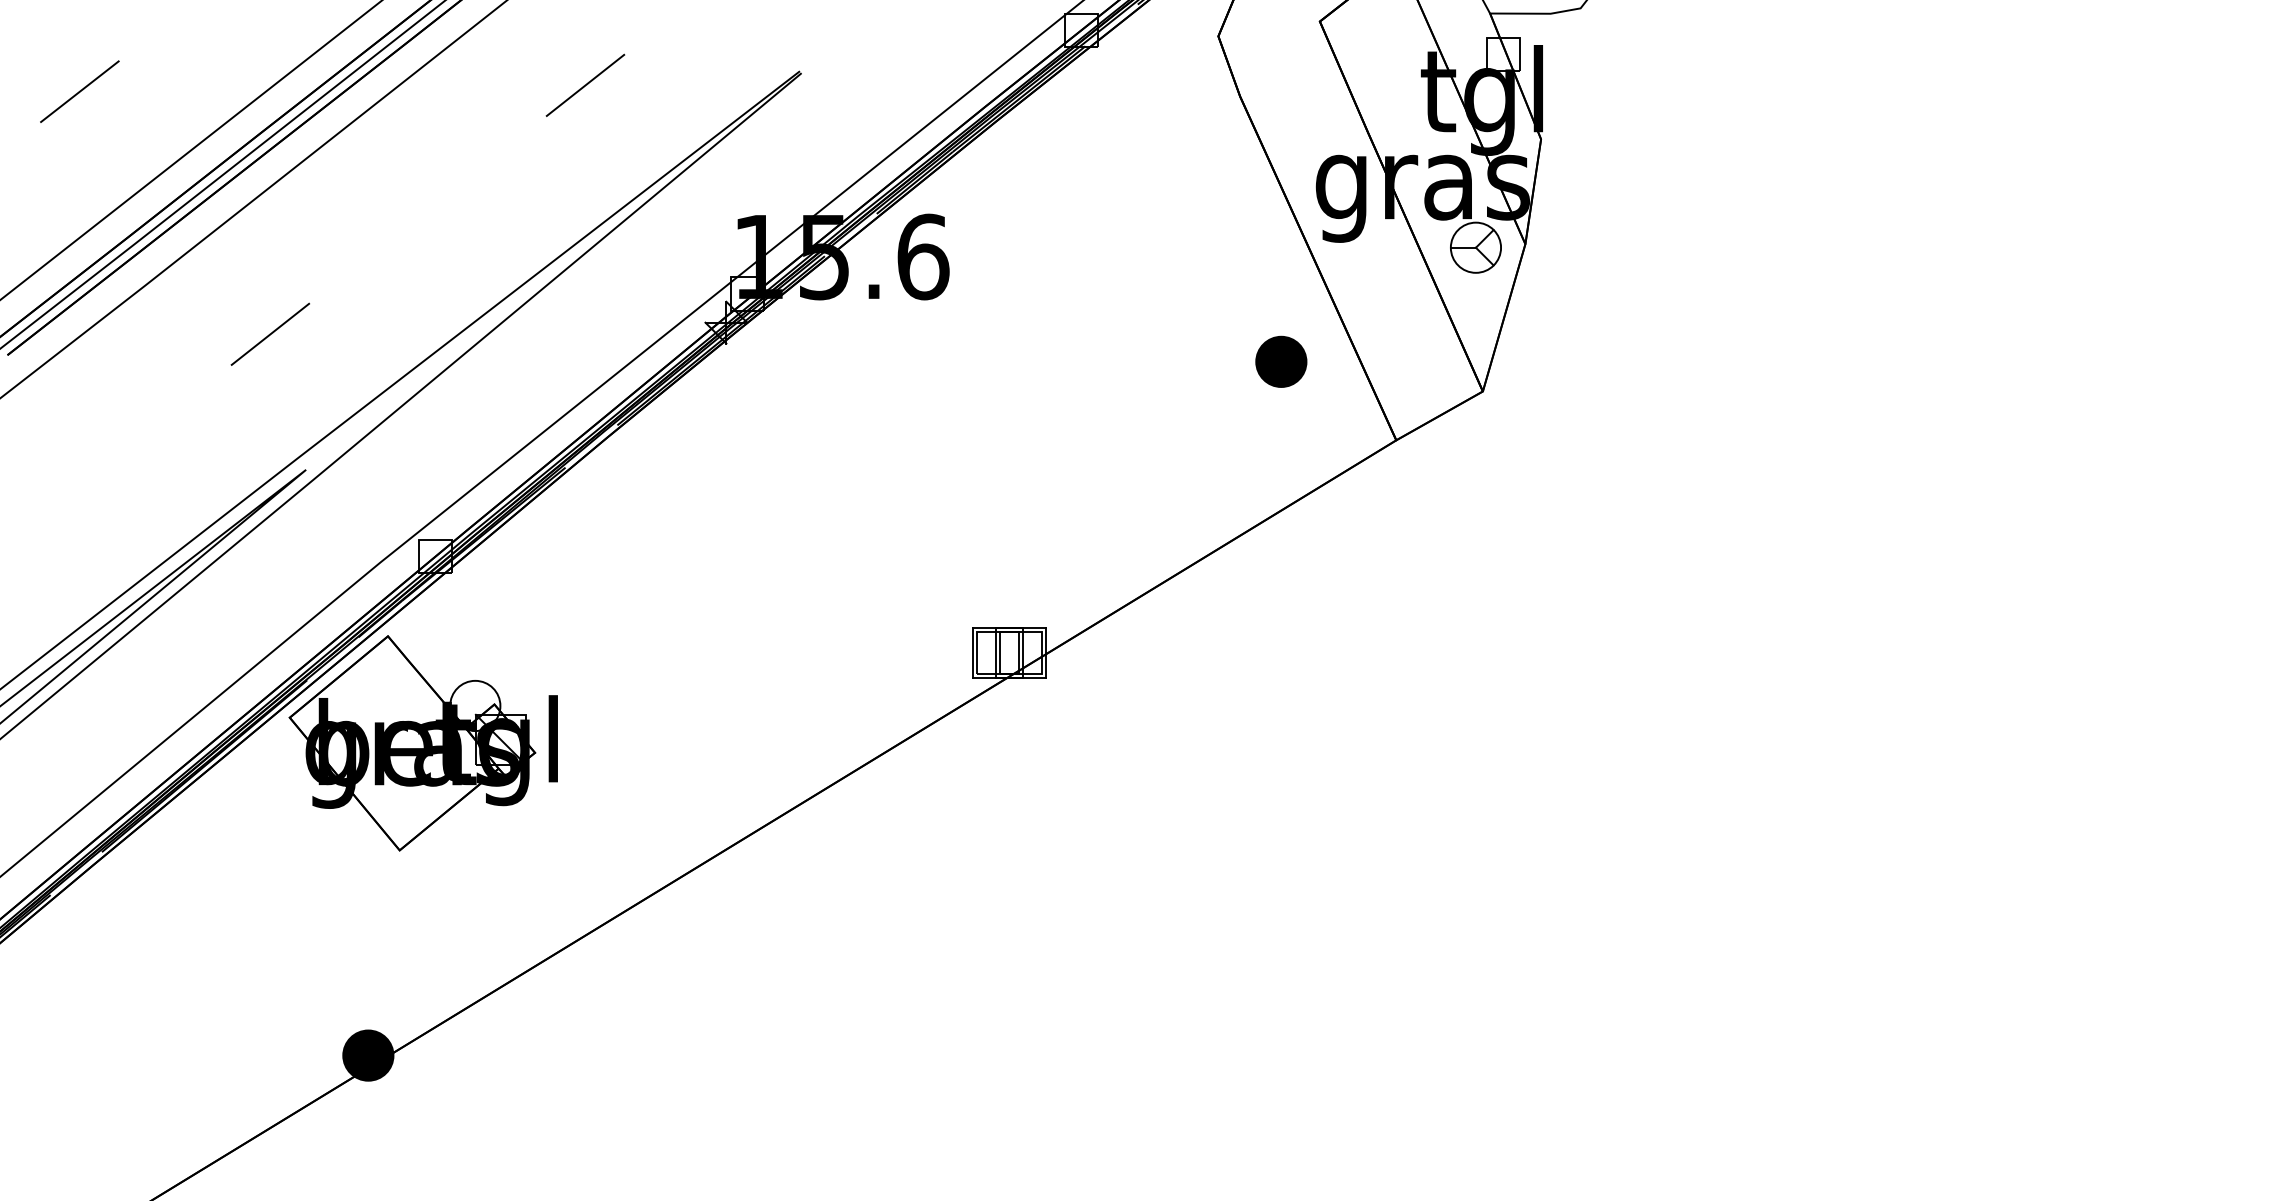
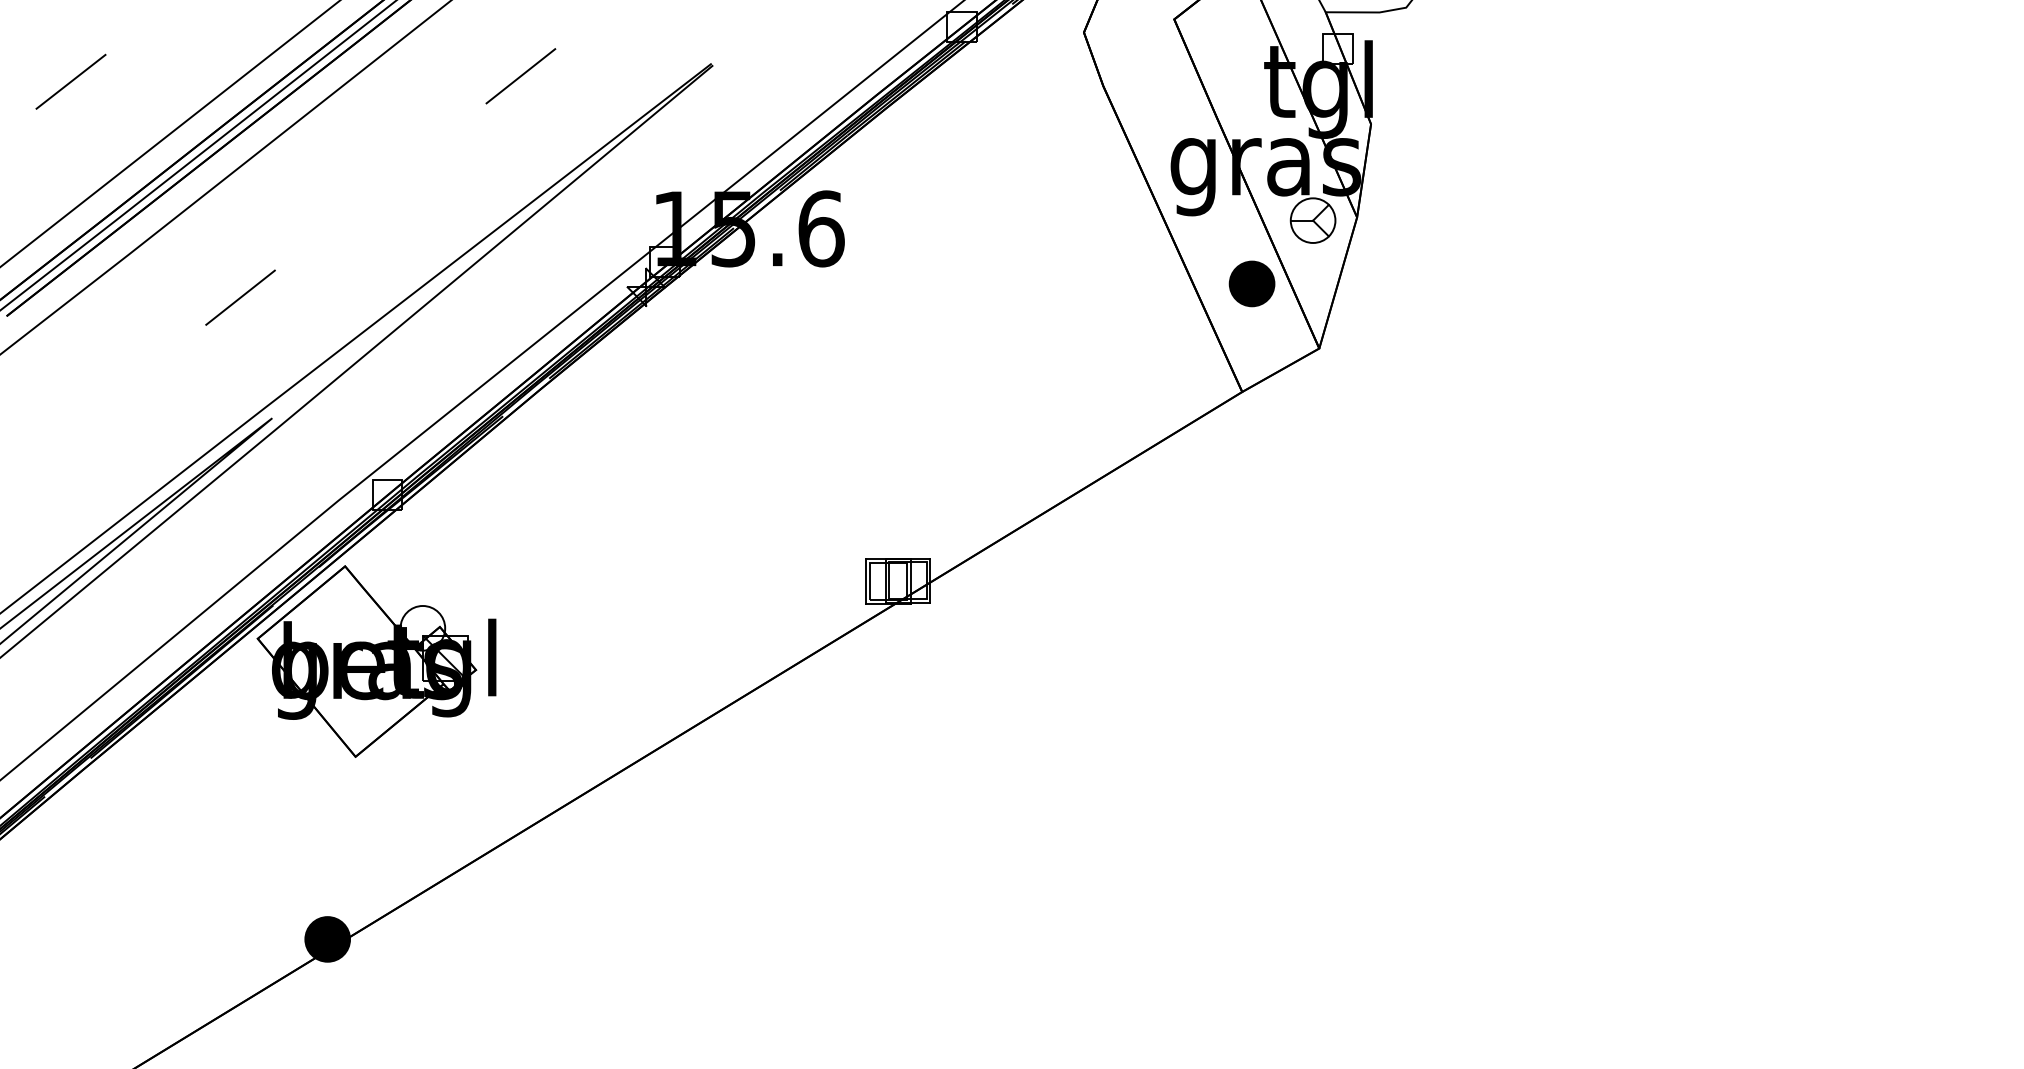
part: (1281, 361) -> (1252, 283), moved

